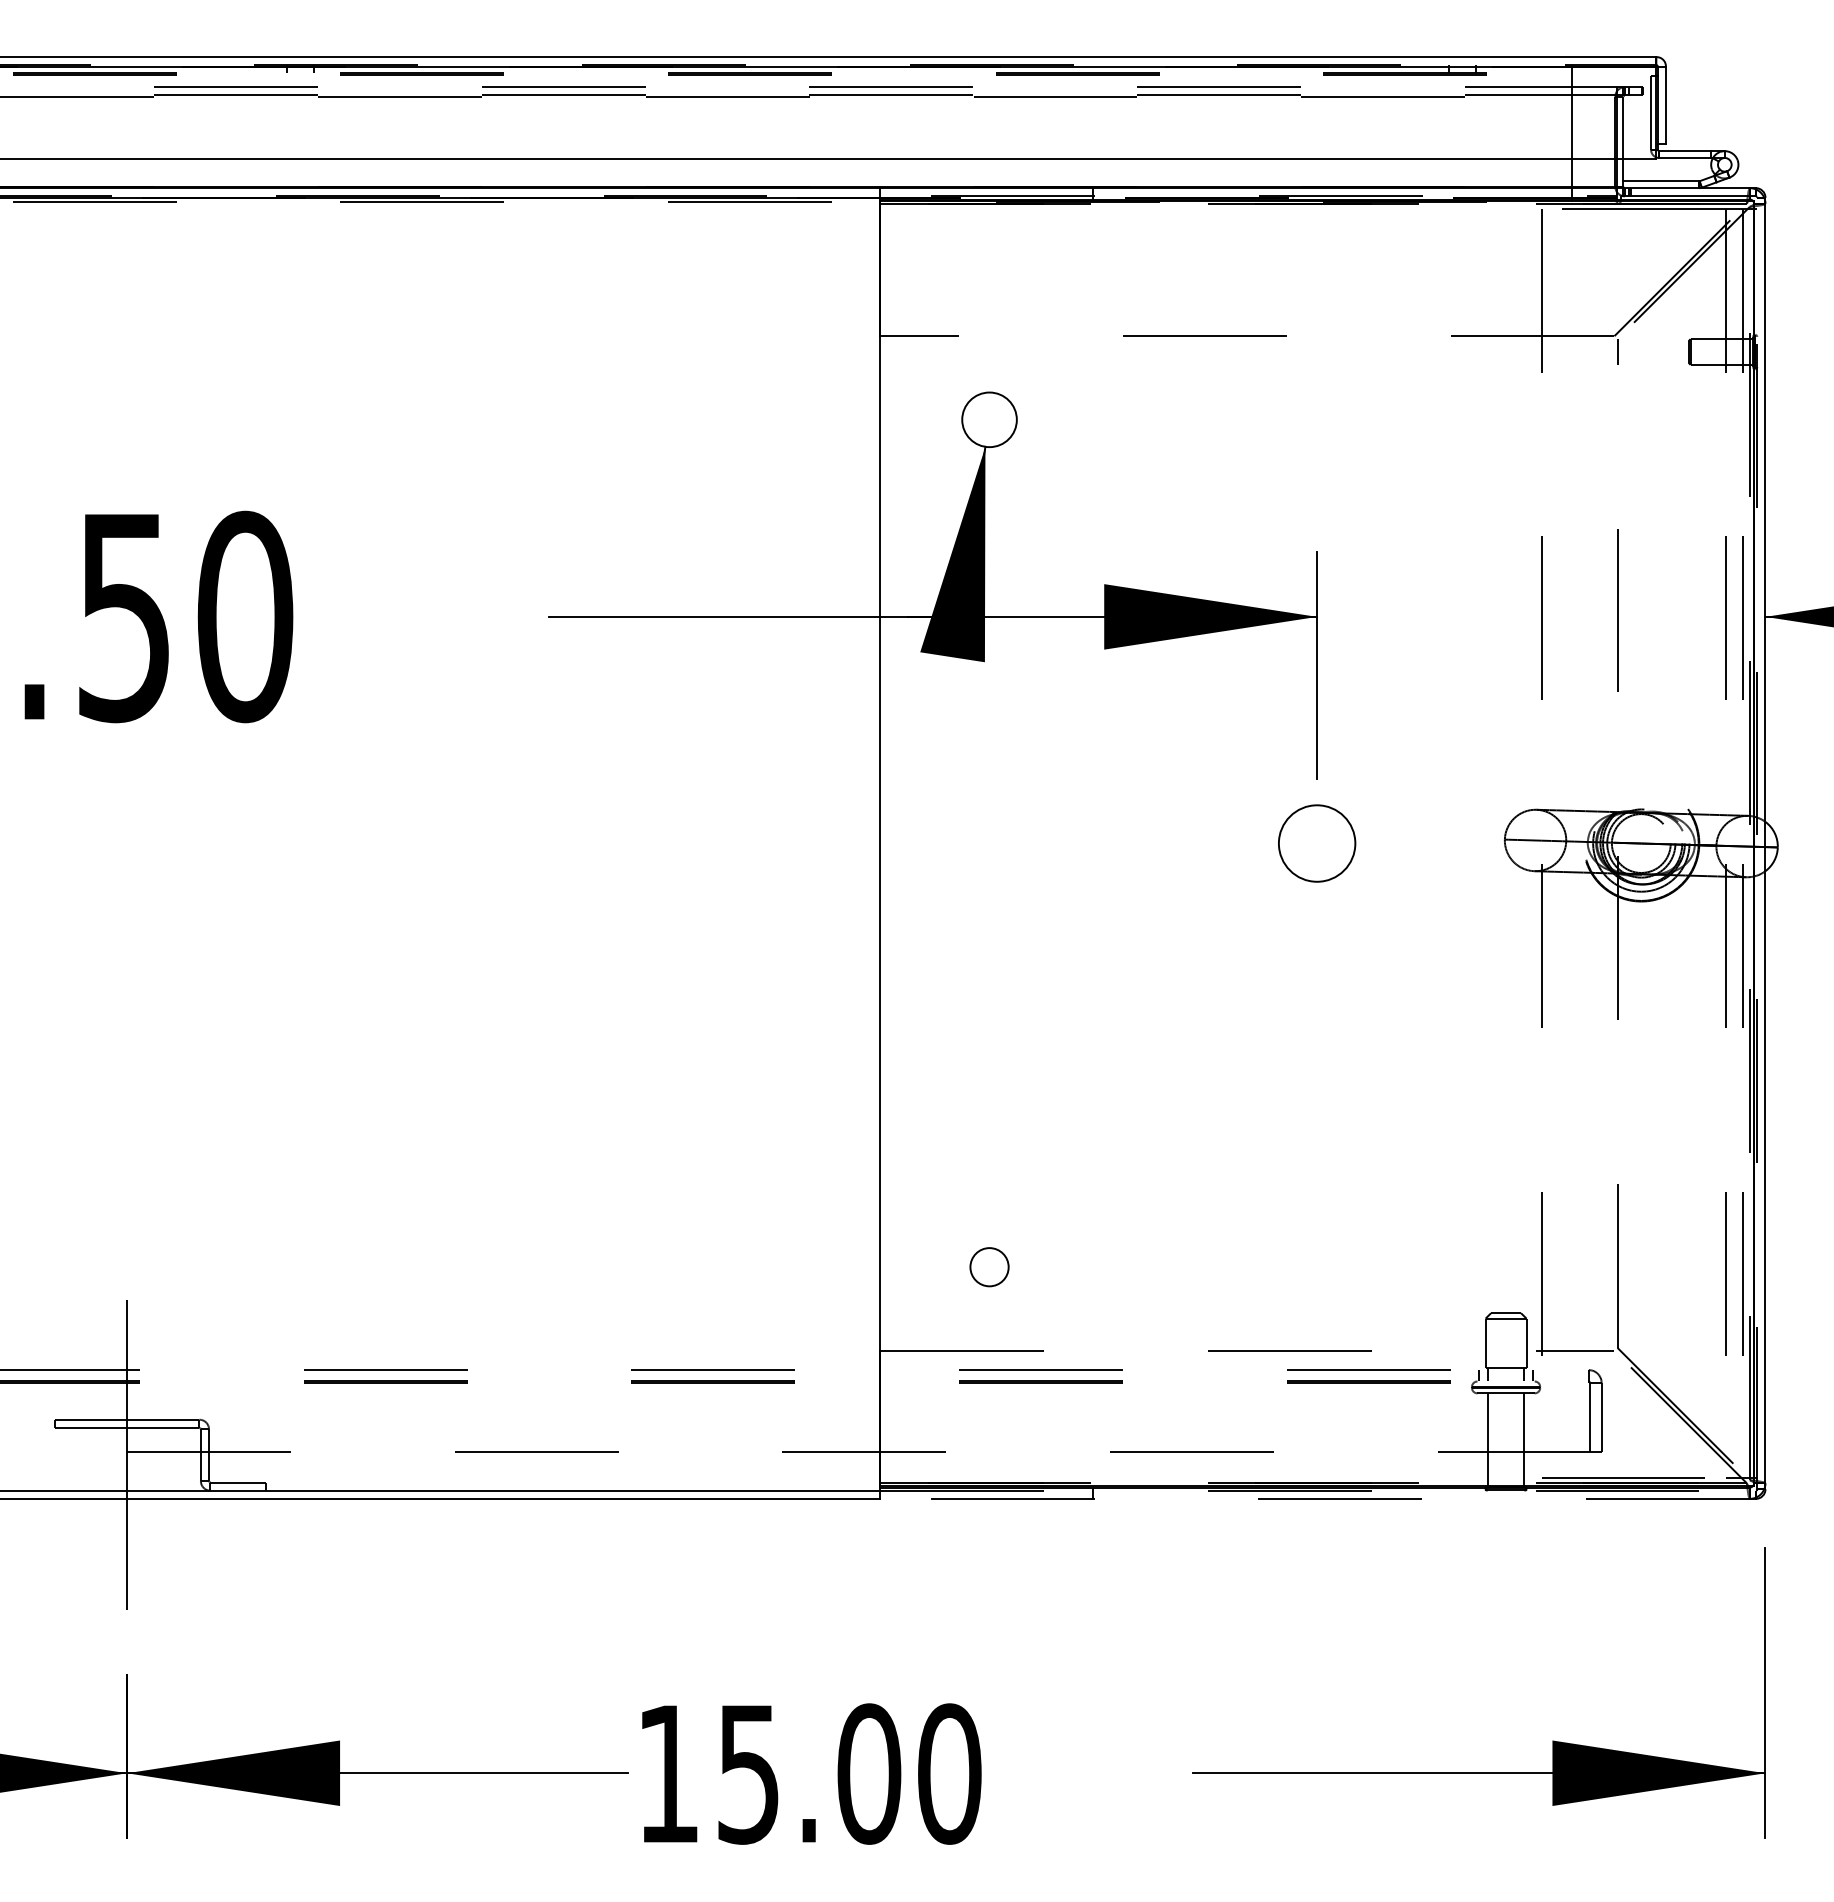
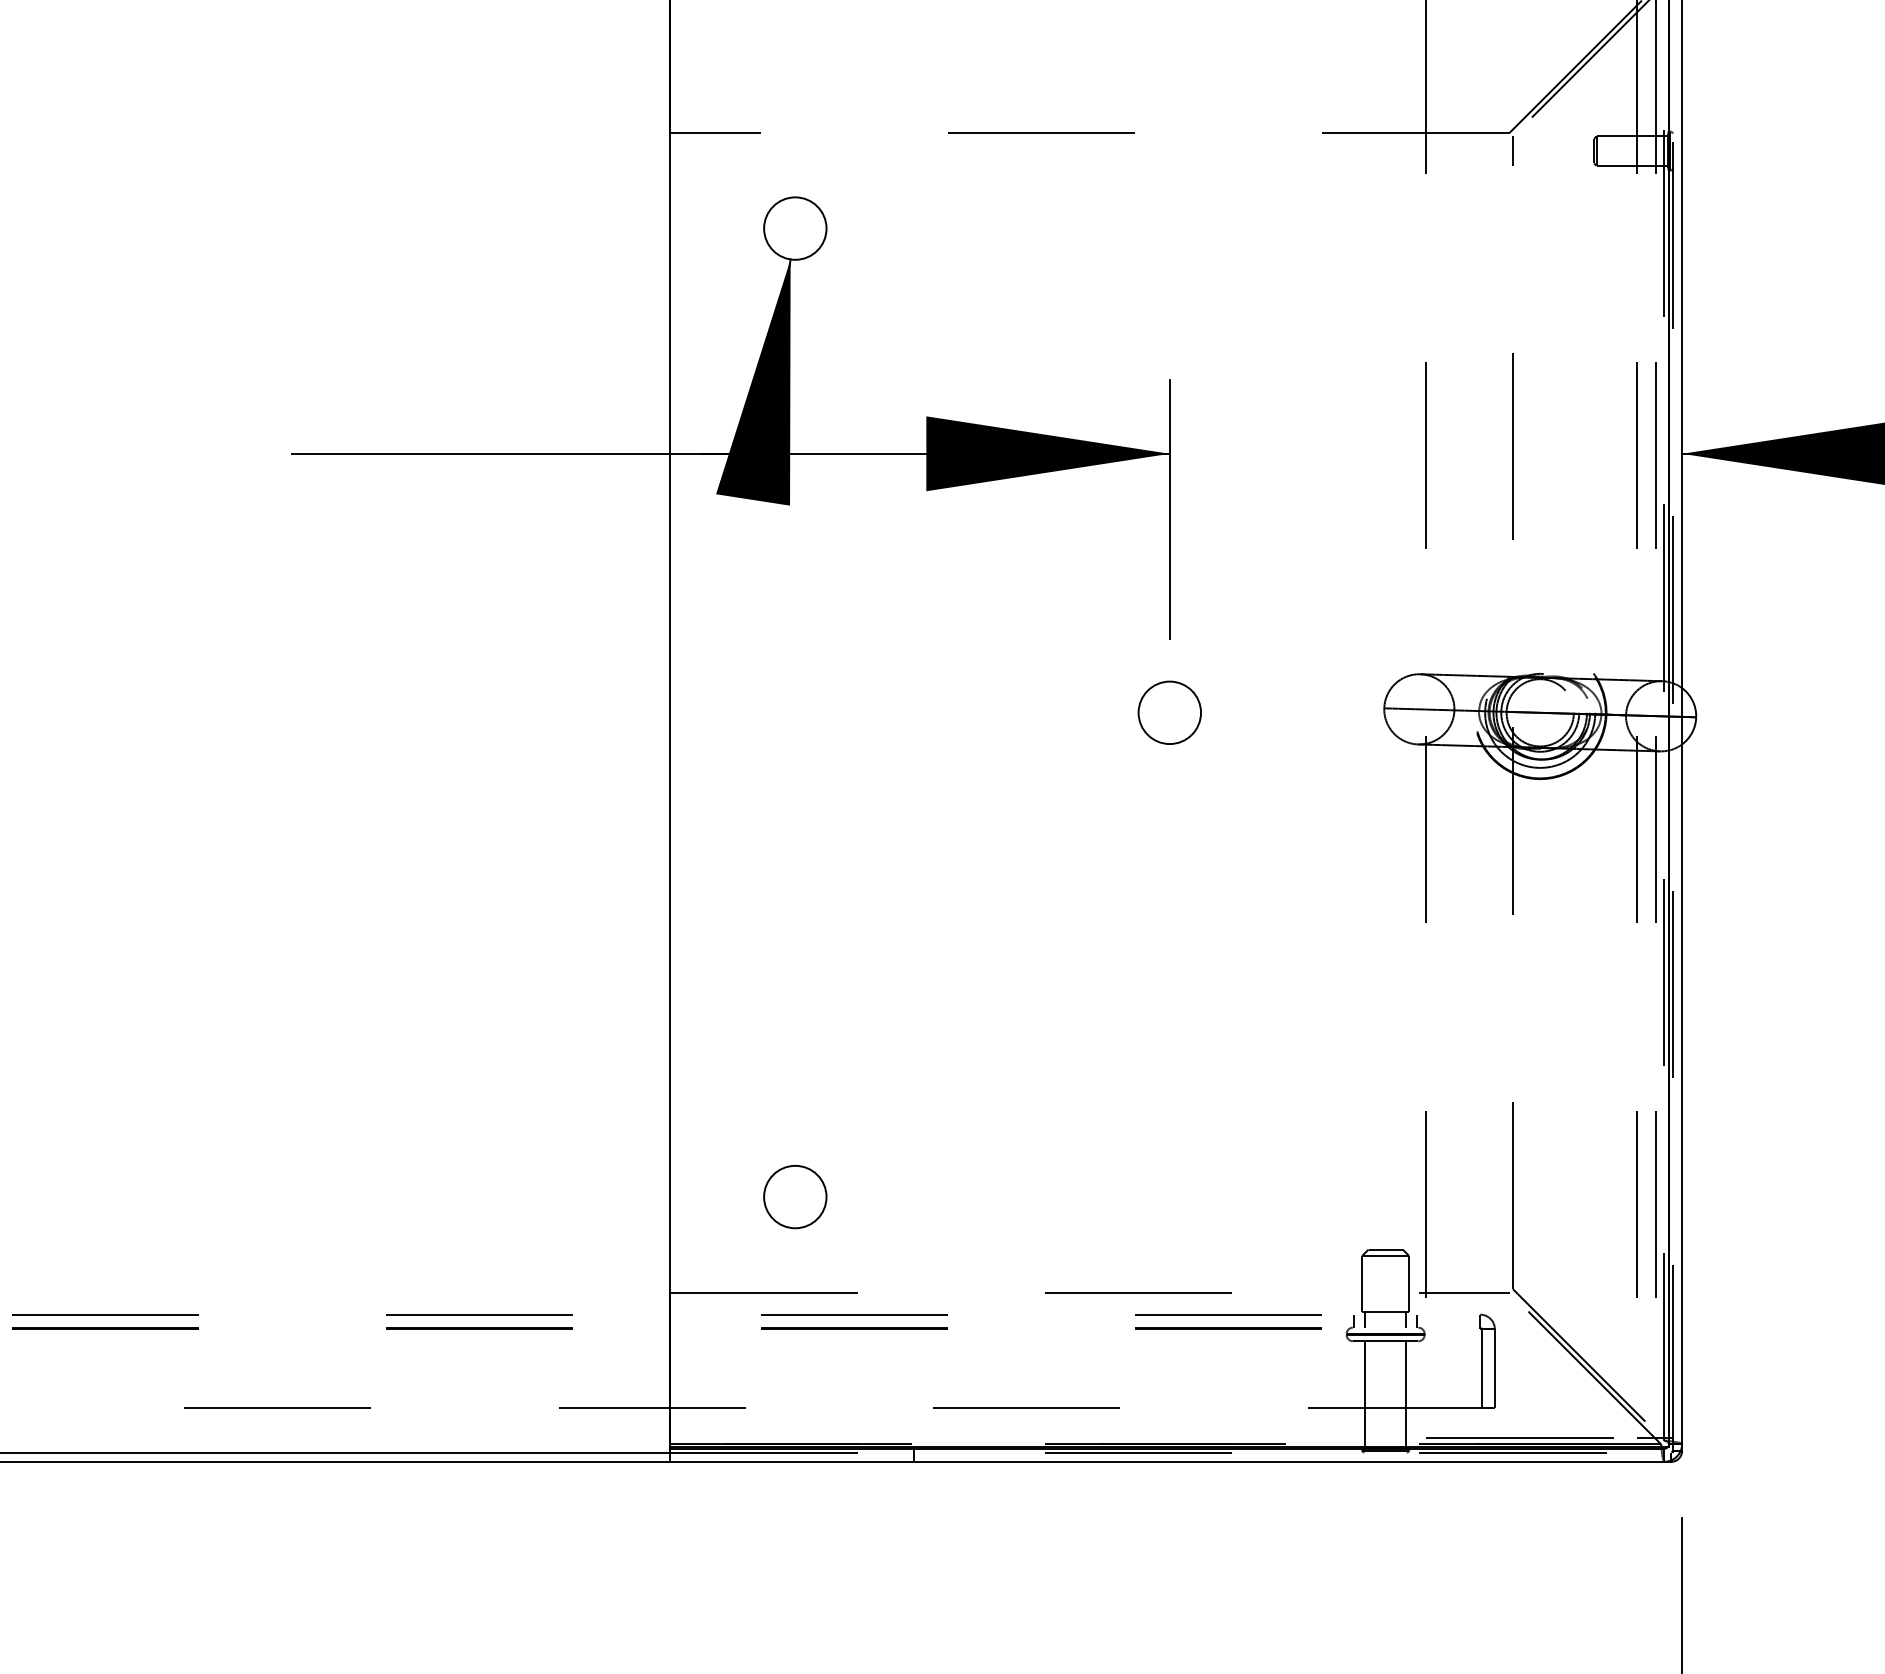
circle: (1317, 843) -> (1170, 712), size x0.71
circle: (989, 1266) -> (795, 1196), size x1.43
line: (1315, 1498) -> (1167, 1461), dashed -> solid

